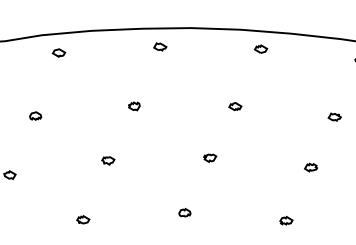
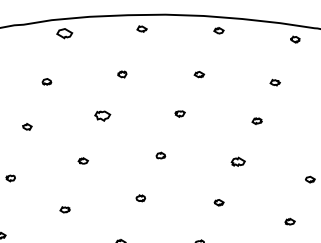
part: (58, 52) -> (64, 33), size x1.6
part: (107, 160) -> (101, 115), size x1.6
part: (286, 220) -> (238, 161), size x1.4

